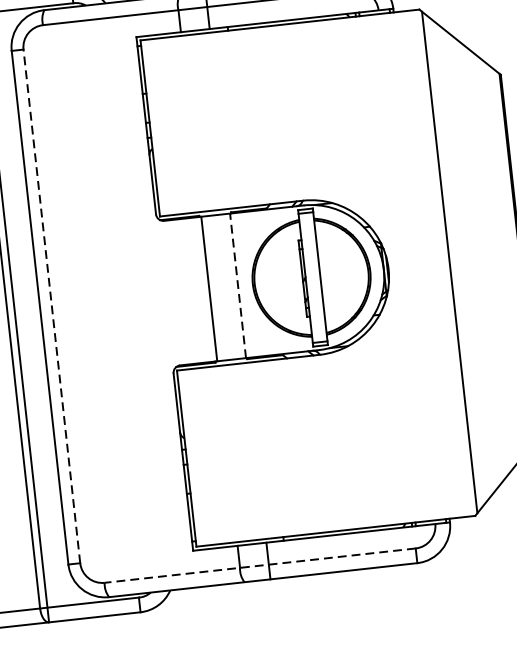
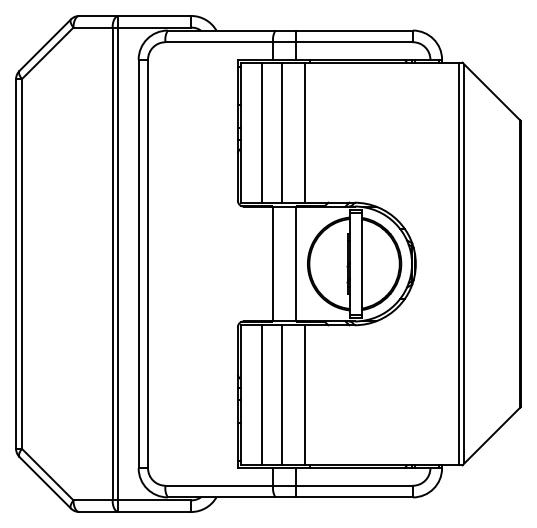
line: (230, 119) -> (304, 132), added
line: (201, 122) -> (281, 132), added
line: (176, 125) -> (261, 132), added
line: (442, 262) -> (458, 263), added
line: (238, 285) -> (296, 263), dashed -> solid
line: (52, 305) -> (148, 263), dashed -> solid
line: (266, 450) -> (304, 395), added
line: (237, 453) -> (281, 395), added
line: (212, 456) -> (261, 395), added
line: (260, 565) -> (289, 485), dashed -> solid

